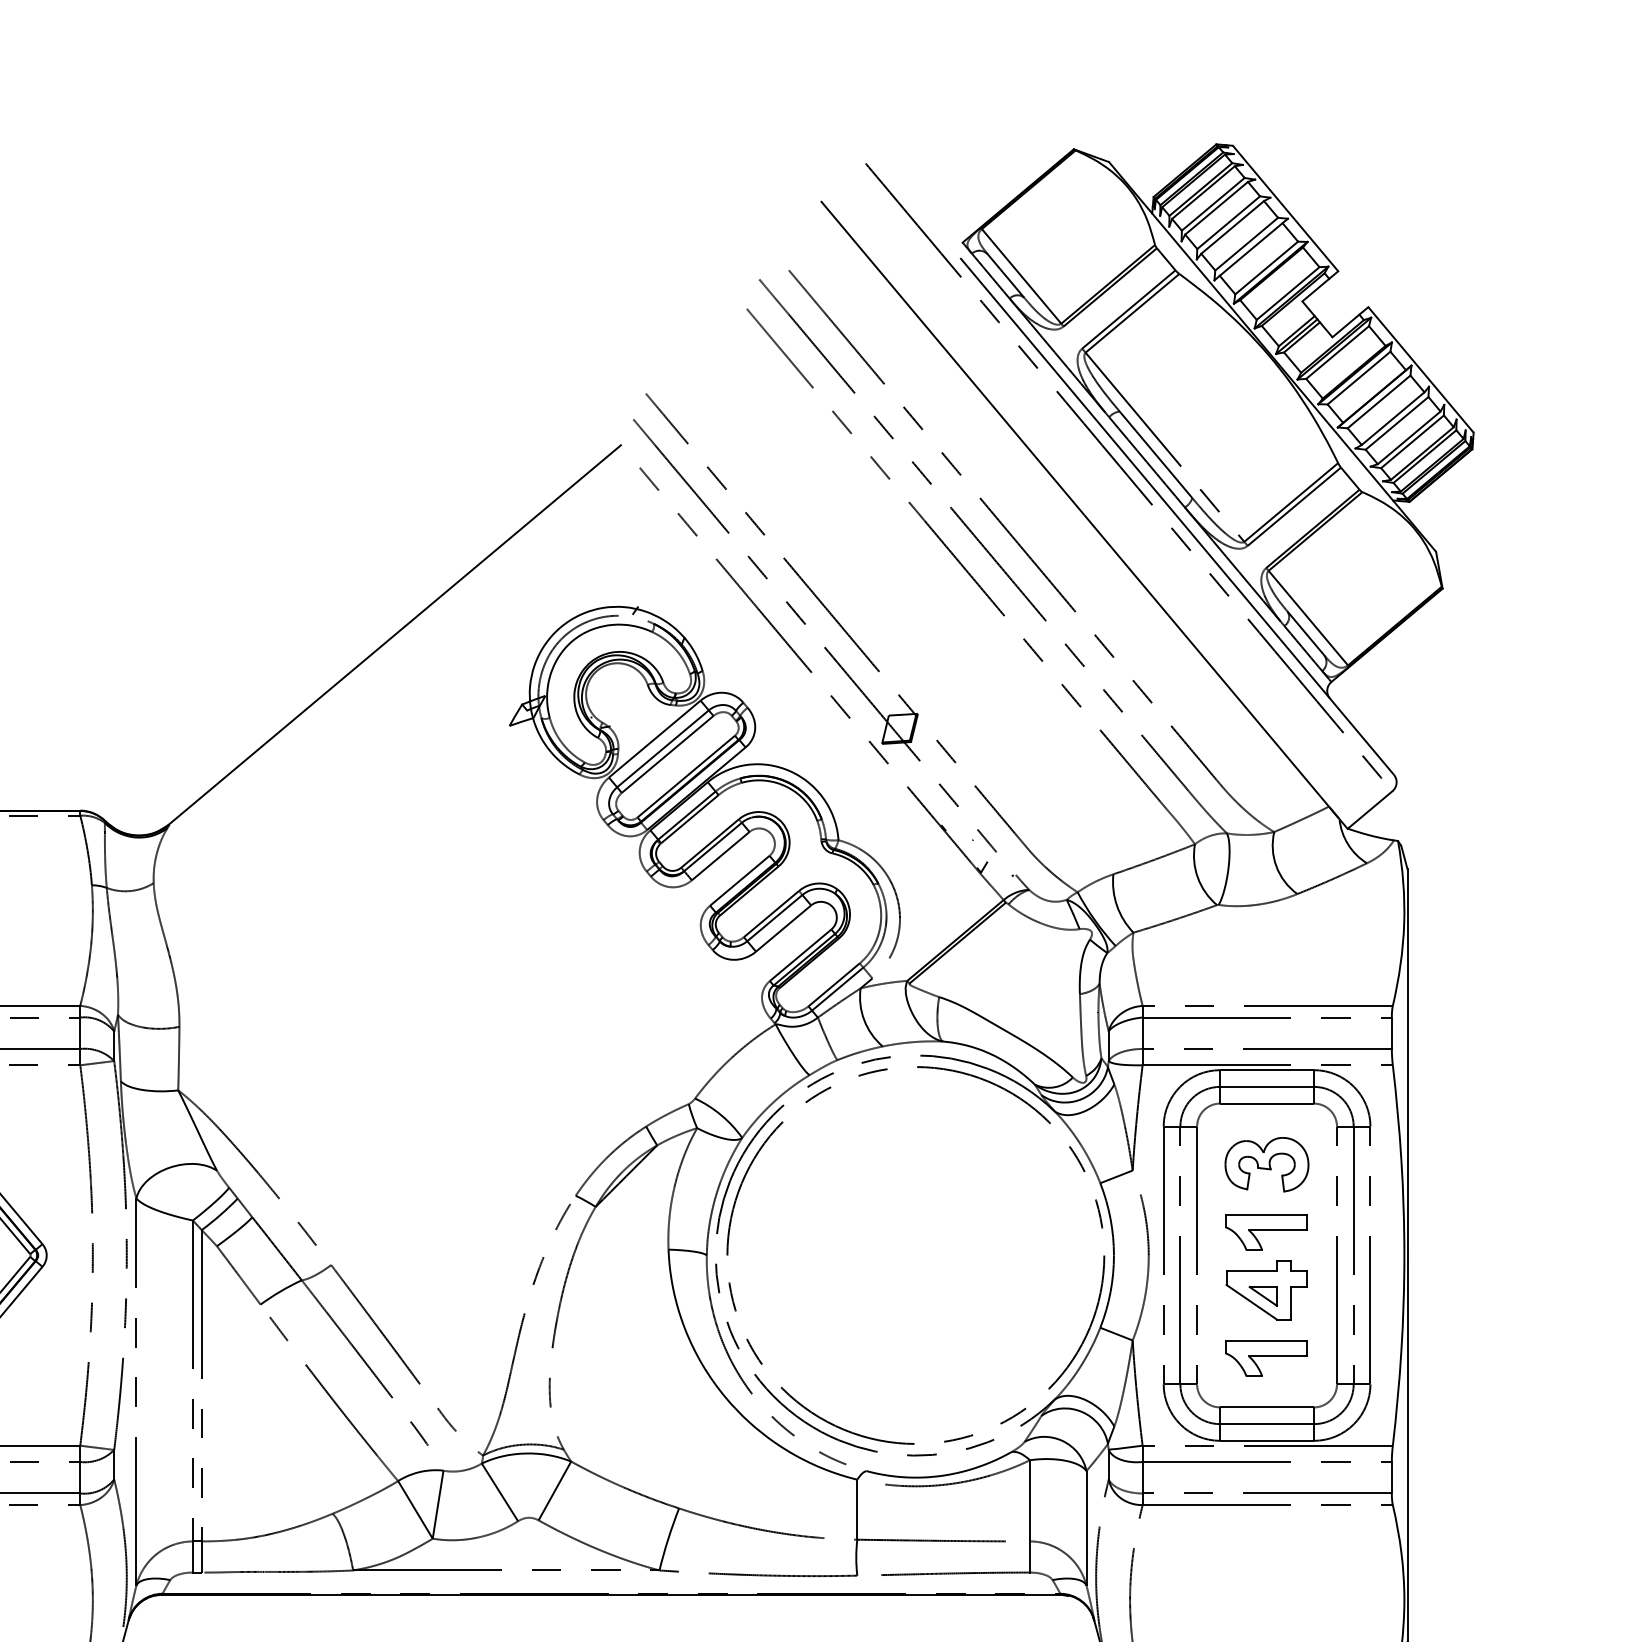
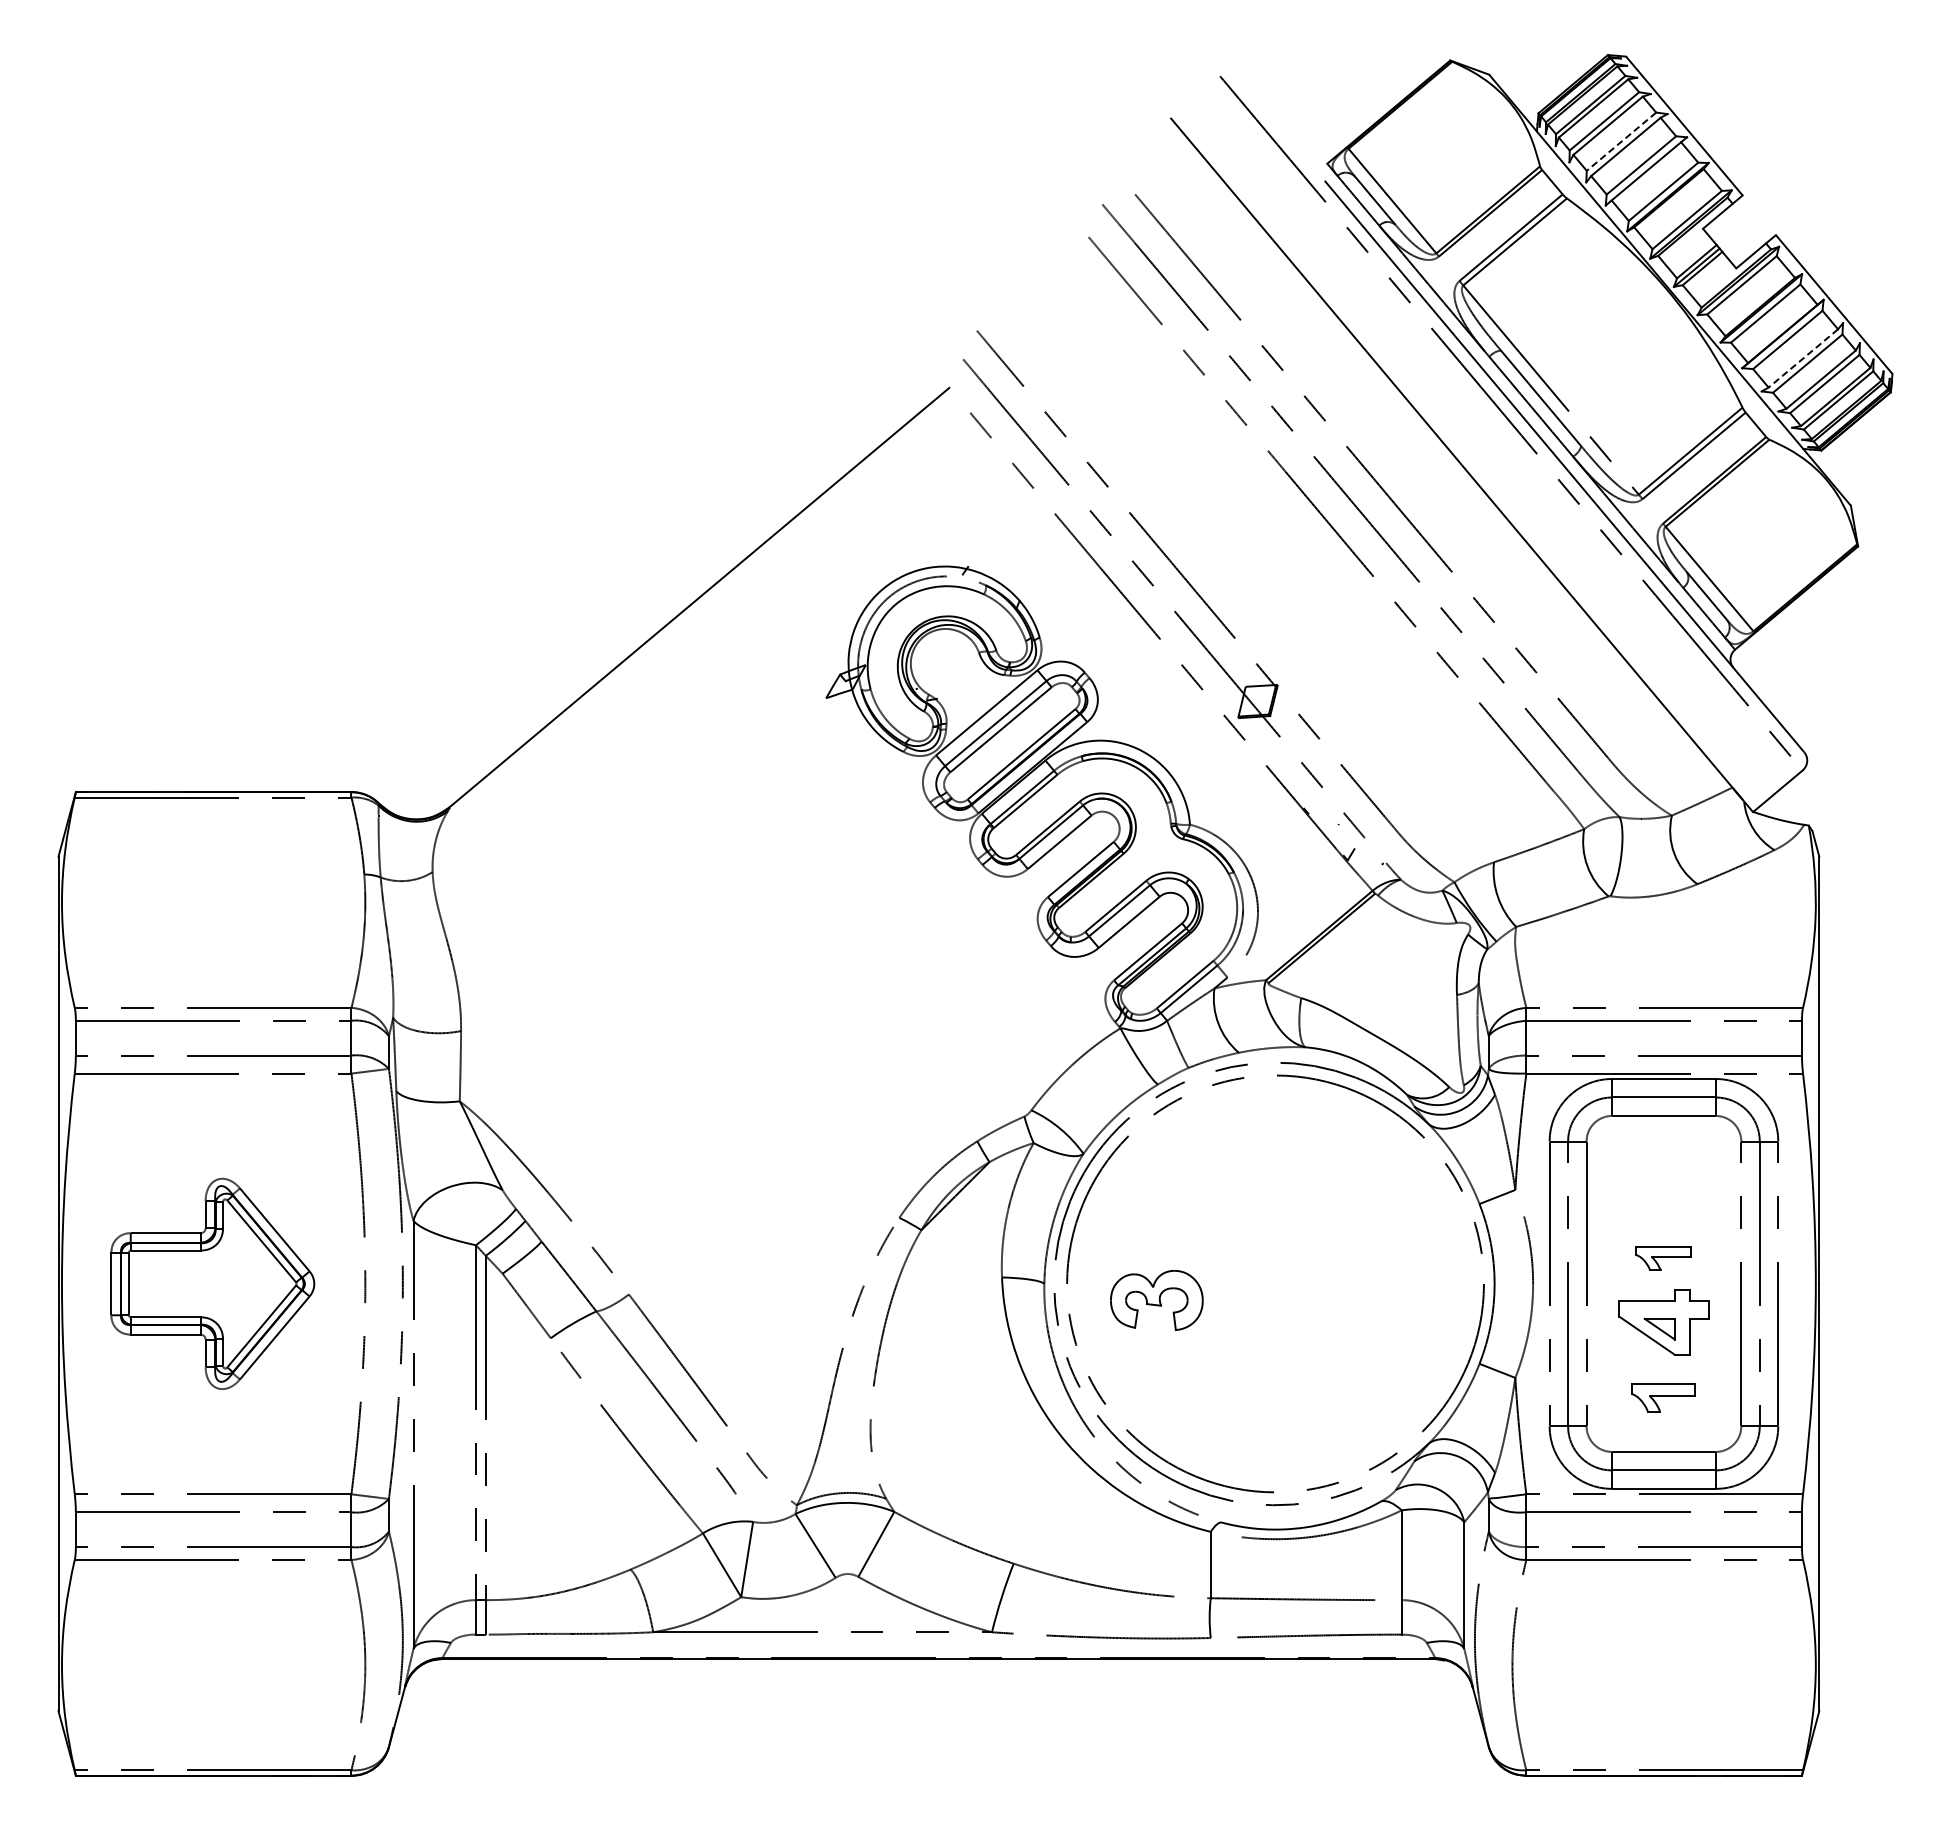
line: (1228, 223) -> (1621, 142), solid -> dashed
line: (1392, 418) -> (1802, 358), solid -> dashed
part: (1266, 1164) -> (1156, 1300), moved
part: (1266, 1232) -> (1663, 1258), size x0.6
part: (1266, 1358) -> (1663, 1397), size x0.7

